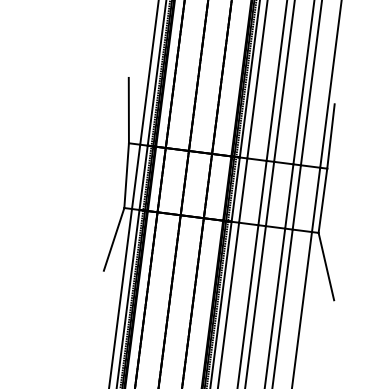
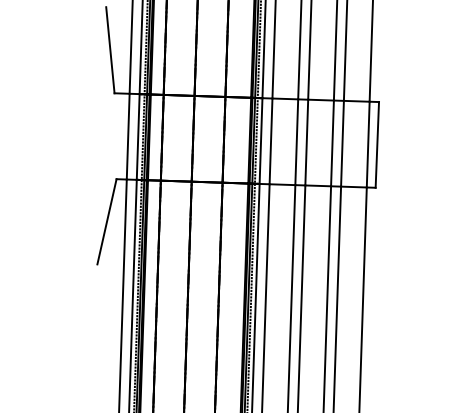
line: (330, 136) -> (379, 59), removed
line: (126, 175) -> (115, 136), removed
line: (326, 266) -> (390, 231), removed

